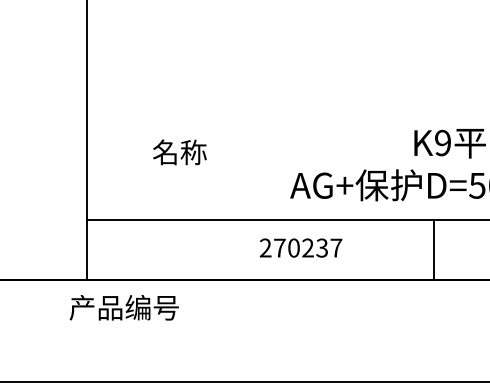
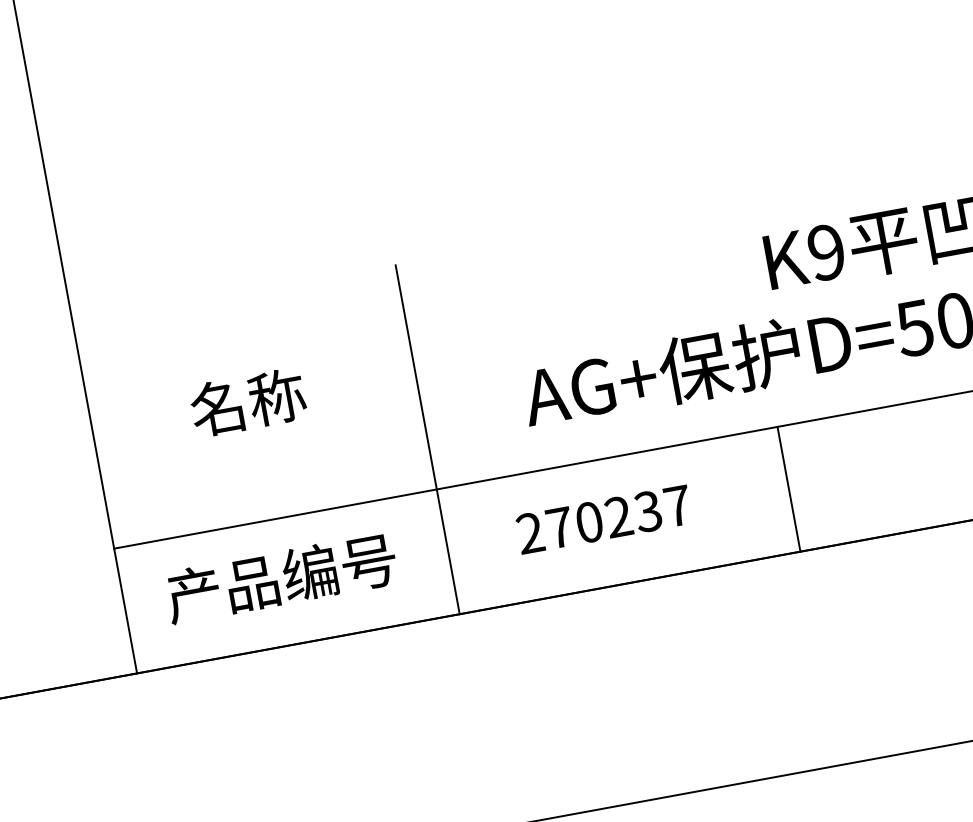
text: (179, 152) -> (247, 402), moved
line: (241, 195) -> (426, 438), added
text: (300, 247) -> (602, 518), moved
line: (434, 249) -> (789, 488), moved
text: (123, 307) -> (279, 577), moved

